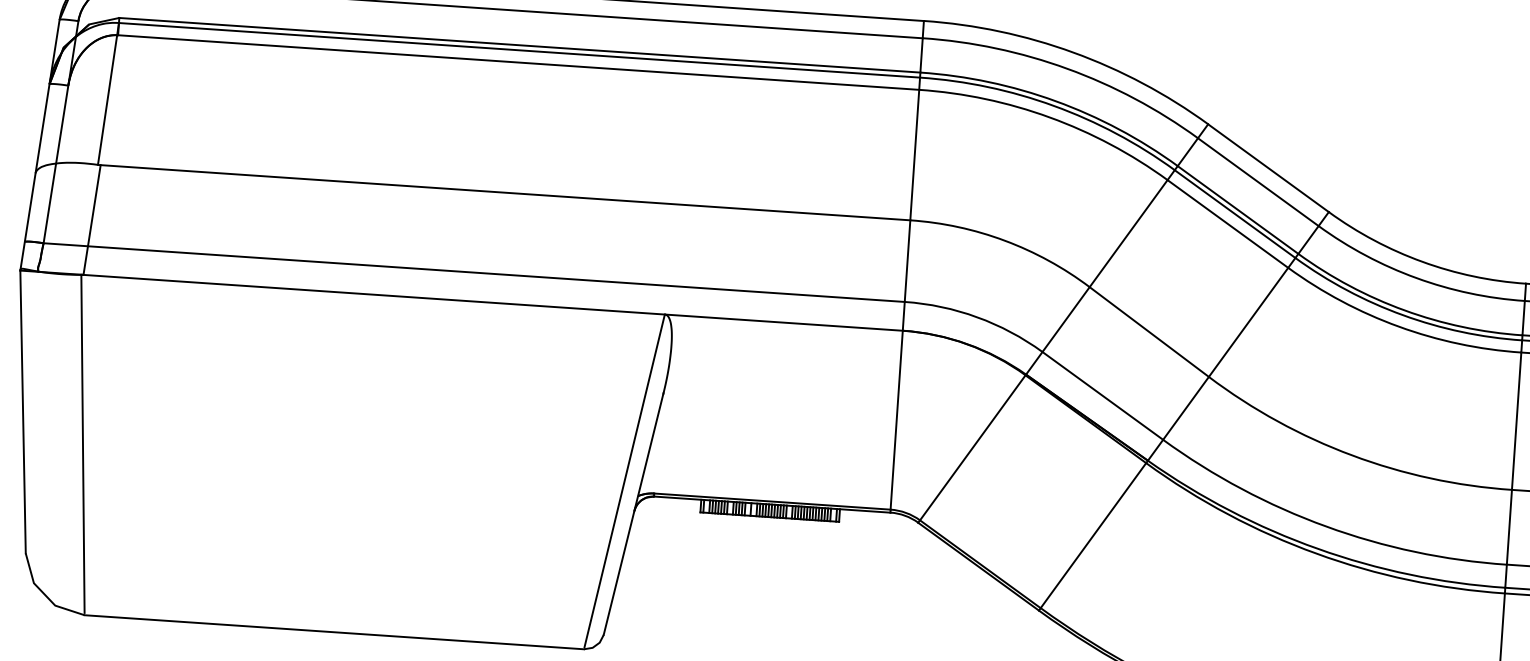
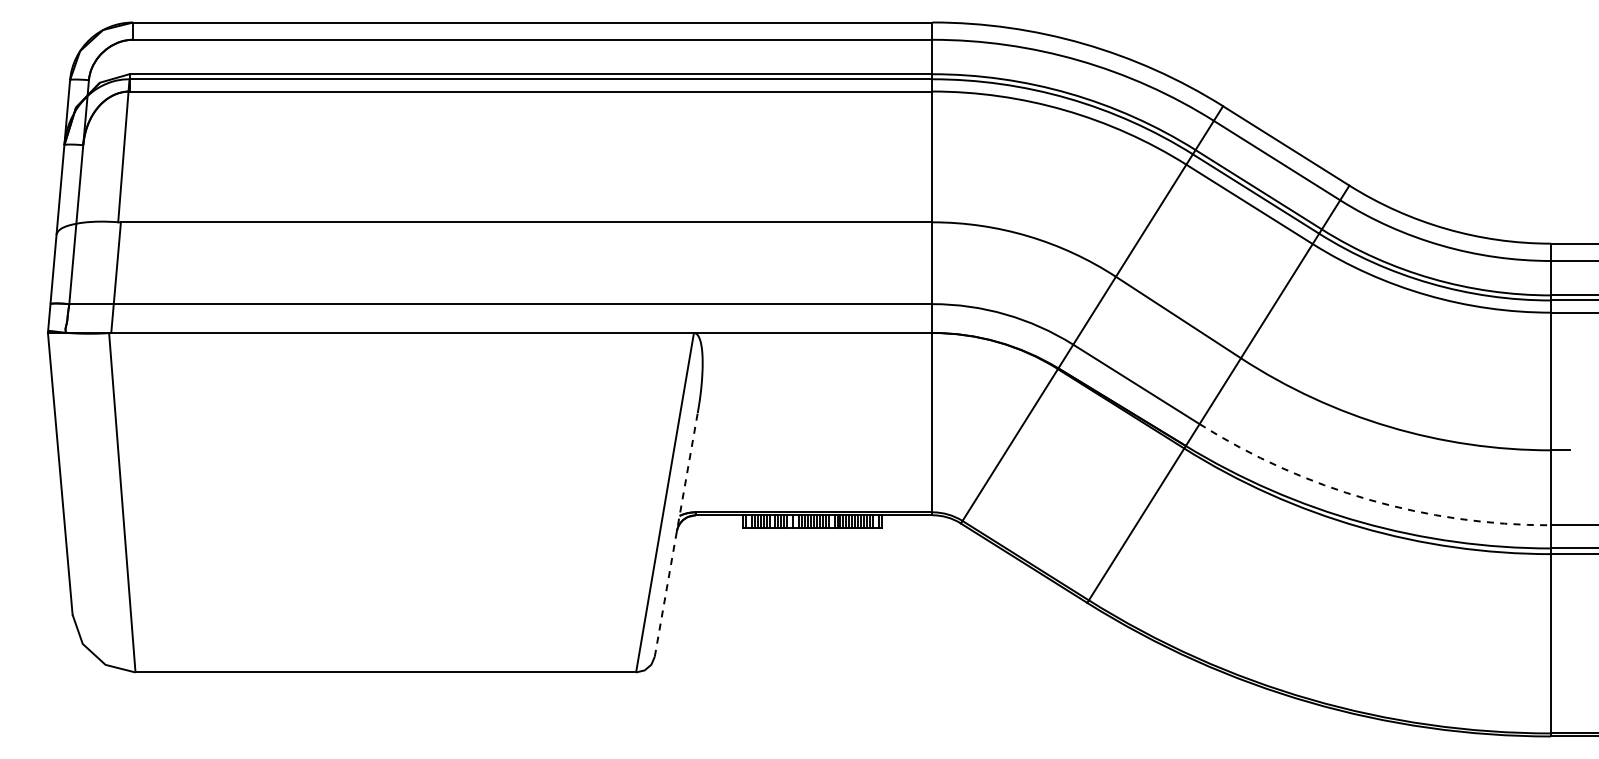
line: (633, 513) -> (676, 533), solid -> dashed
arc: (1326, 526) -> (1368, 499), solid -> dashed

